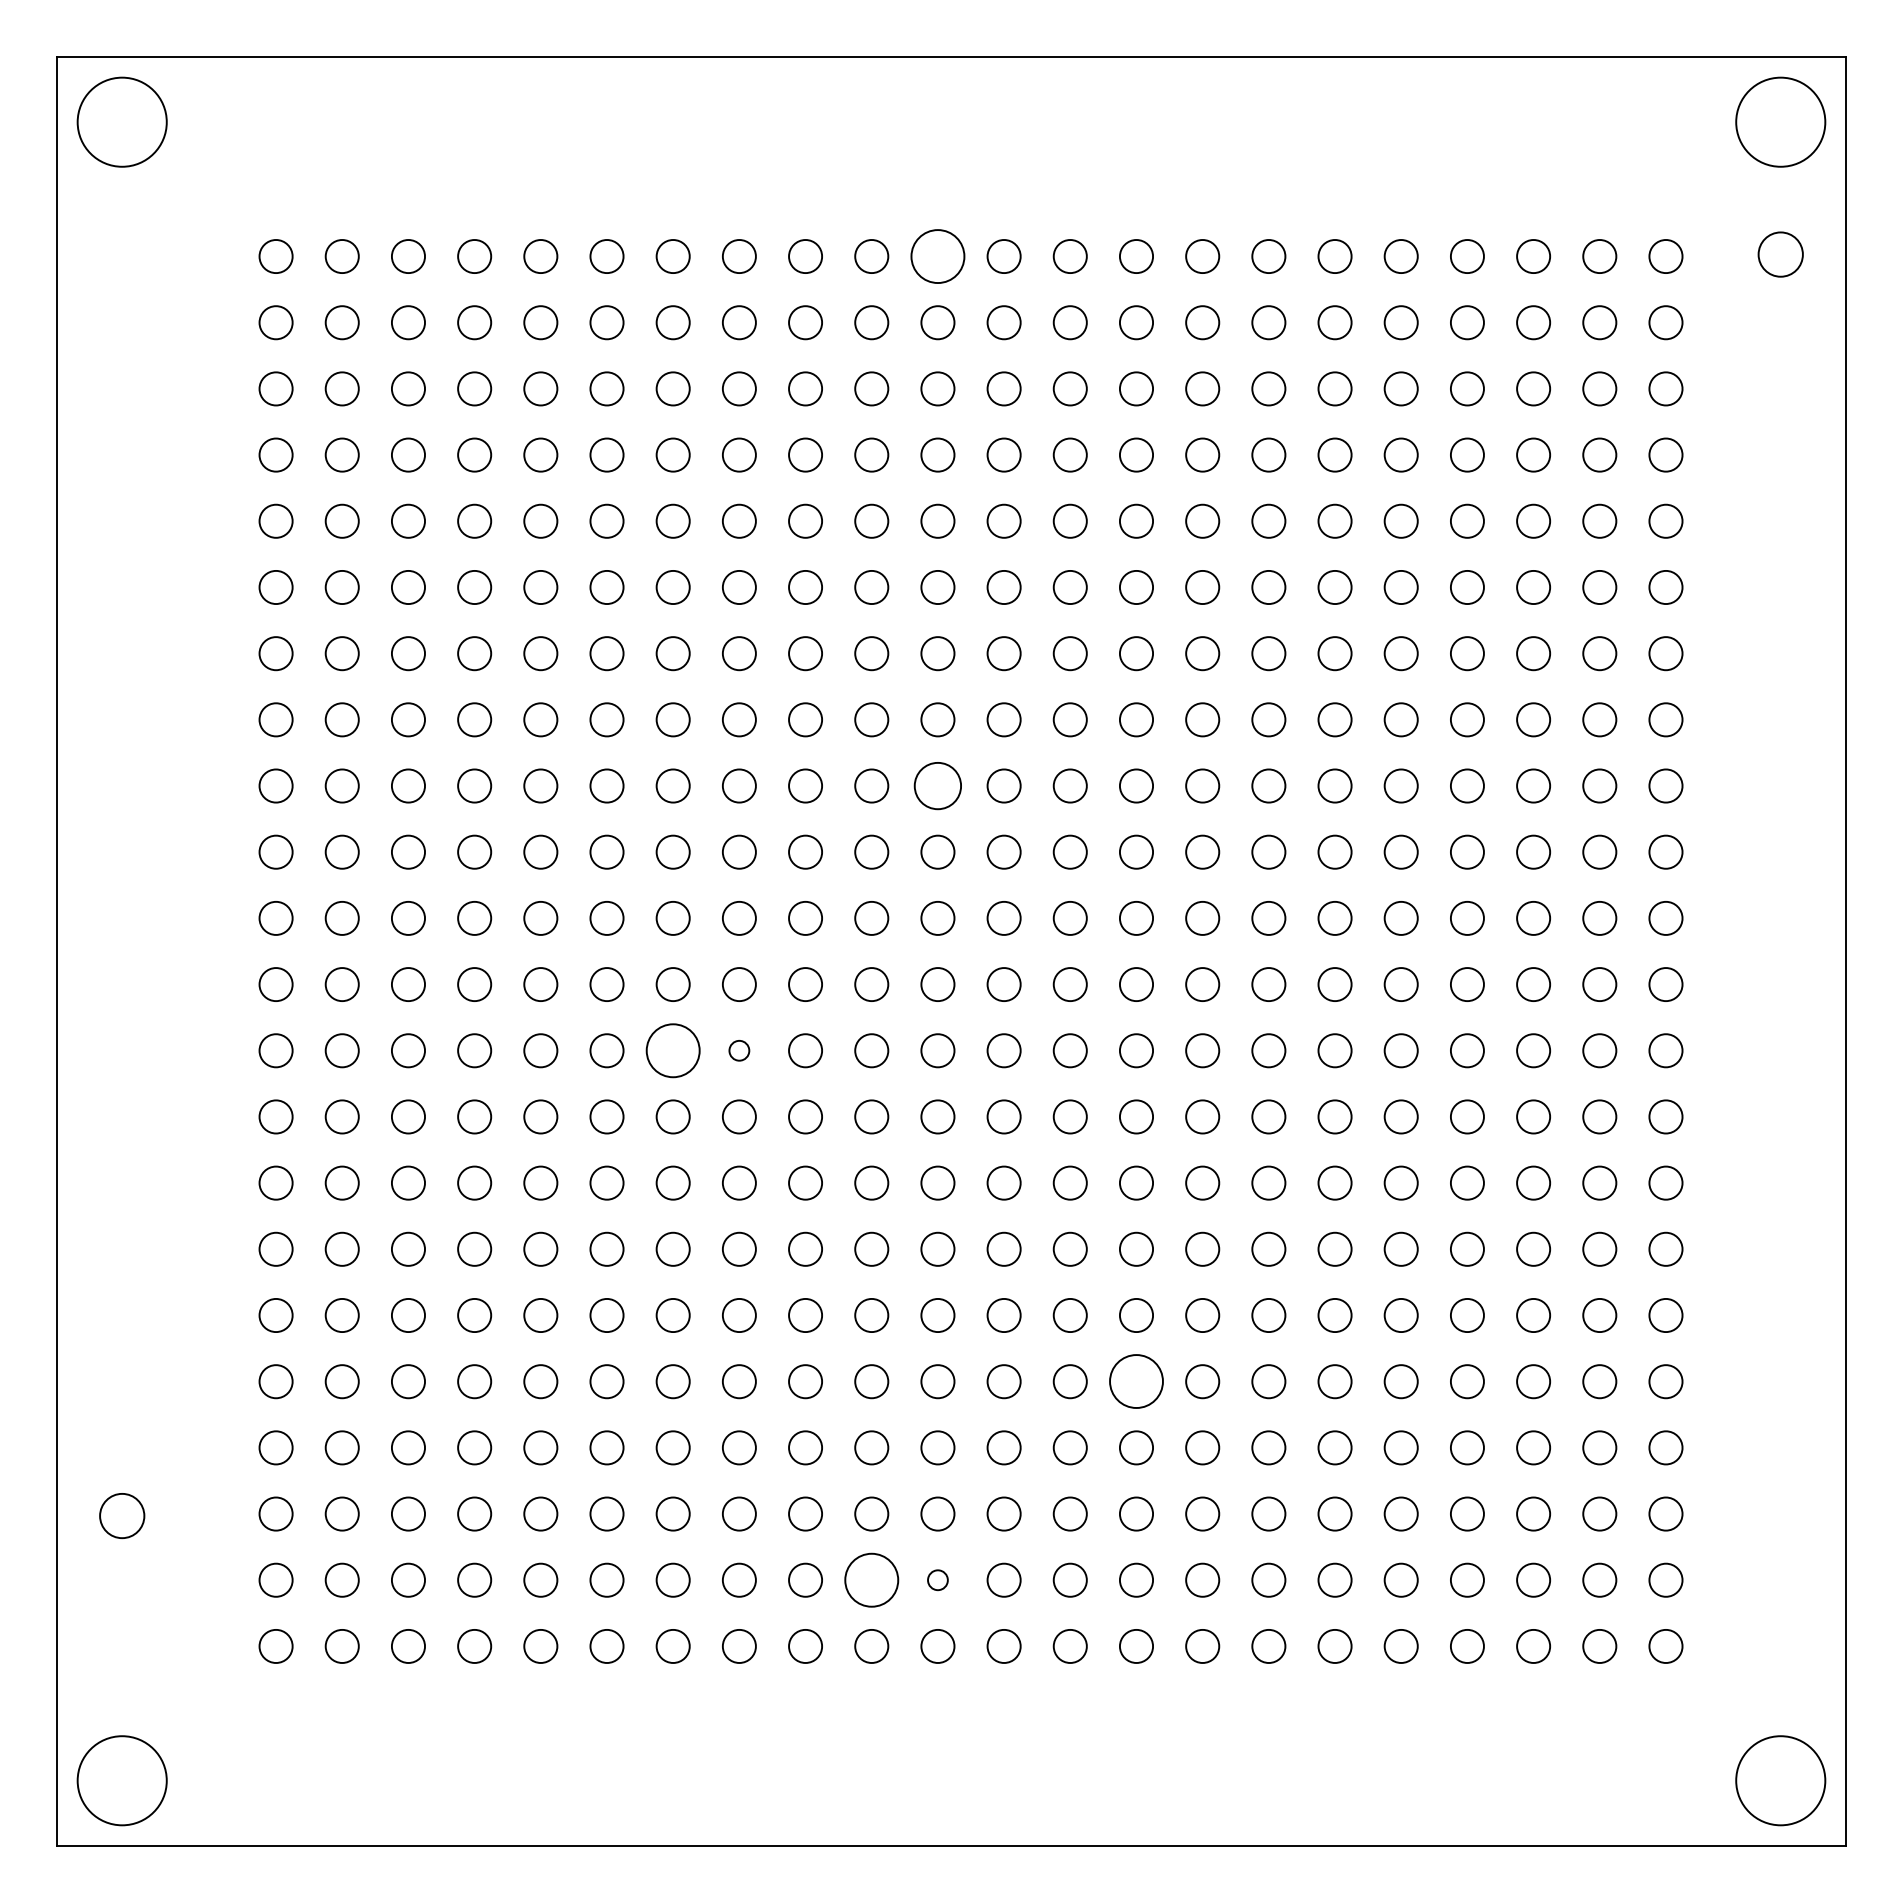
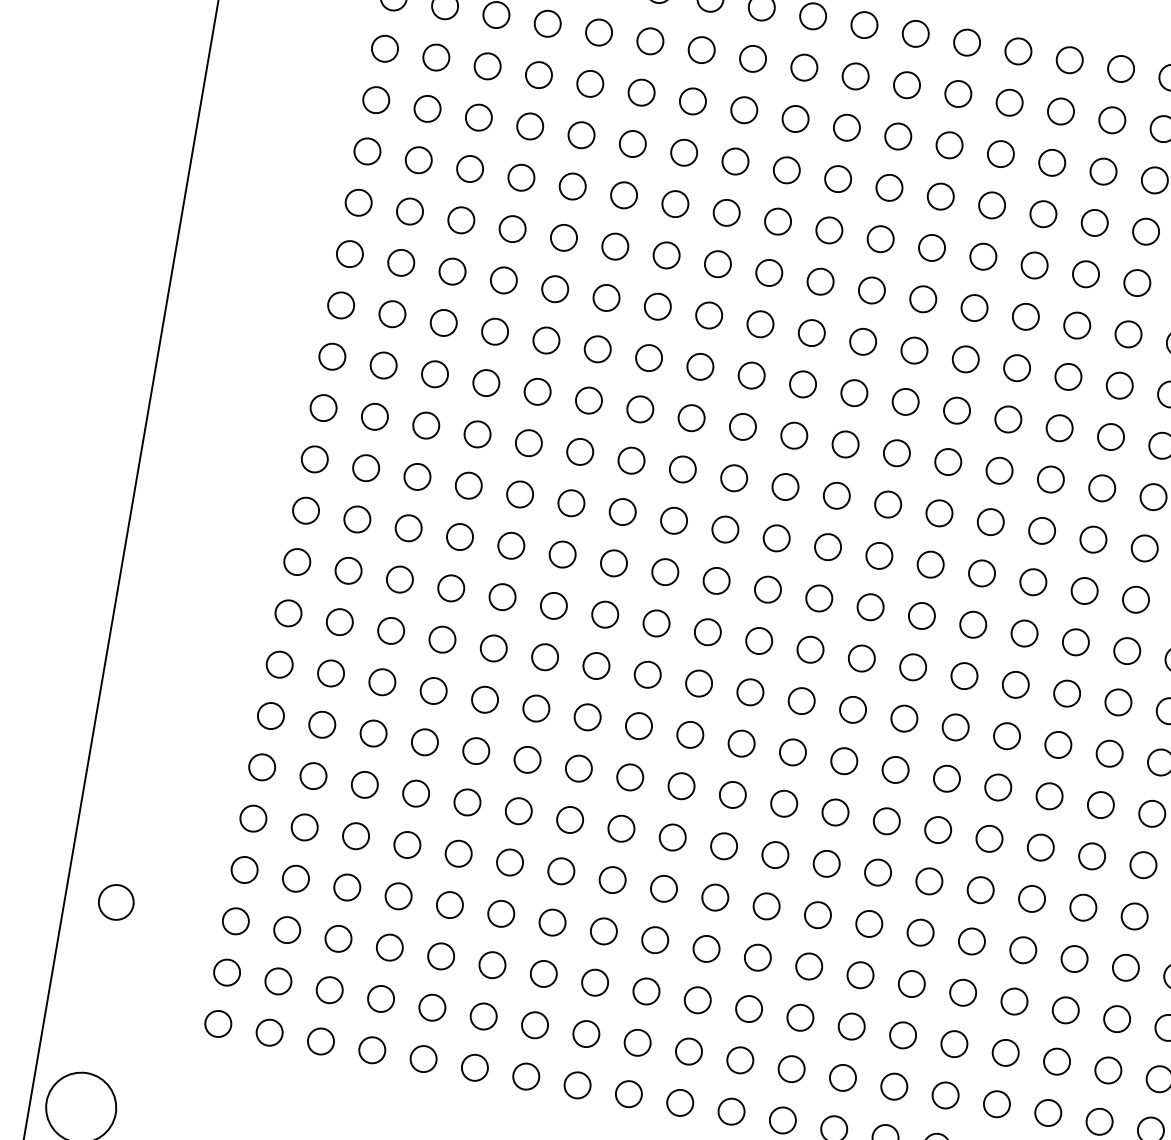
circle: (937, 256) -> (915, 33), size x0.62
circle: (937, 785) -> (845, 444), size x0.71
circle: (672, 1050) -> (604, 614), size x0.62
circle: (738, 1050) -> (655, 623), size x1.67
circle: (1136, 1381) -> (920, 932), size x0.62
circle: (871, 1579) -> (688, 1050), size x0.62
circle: (937, 1579) -> (740, 1059), size x1.67

